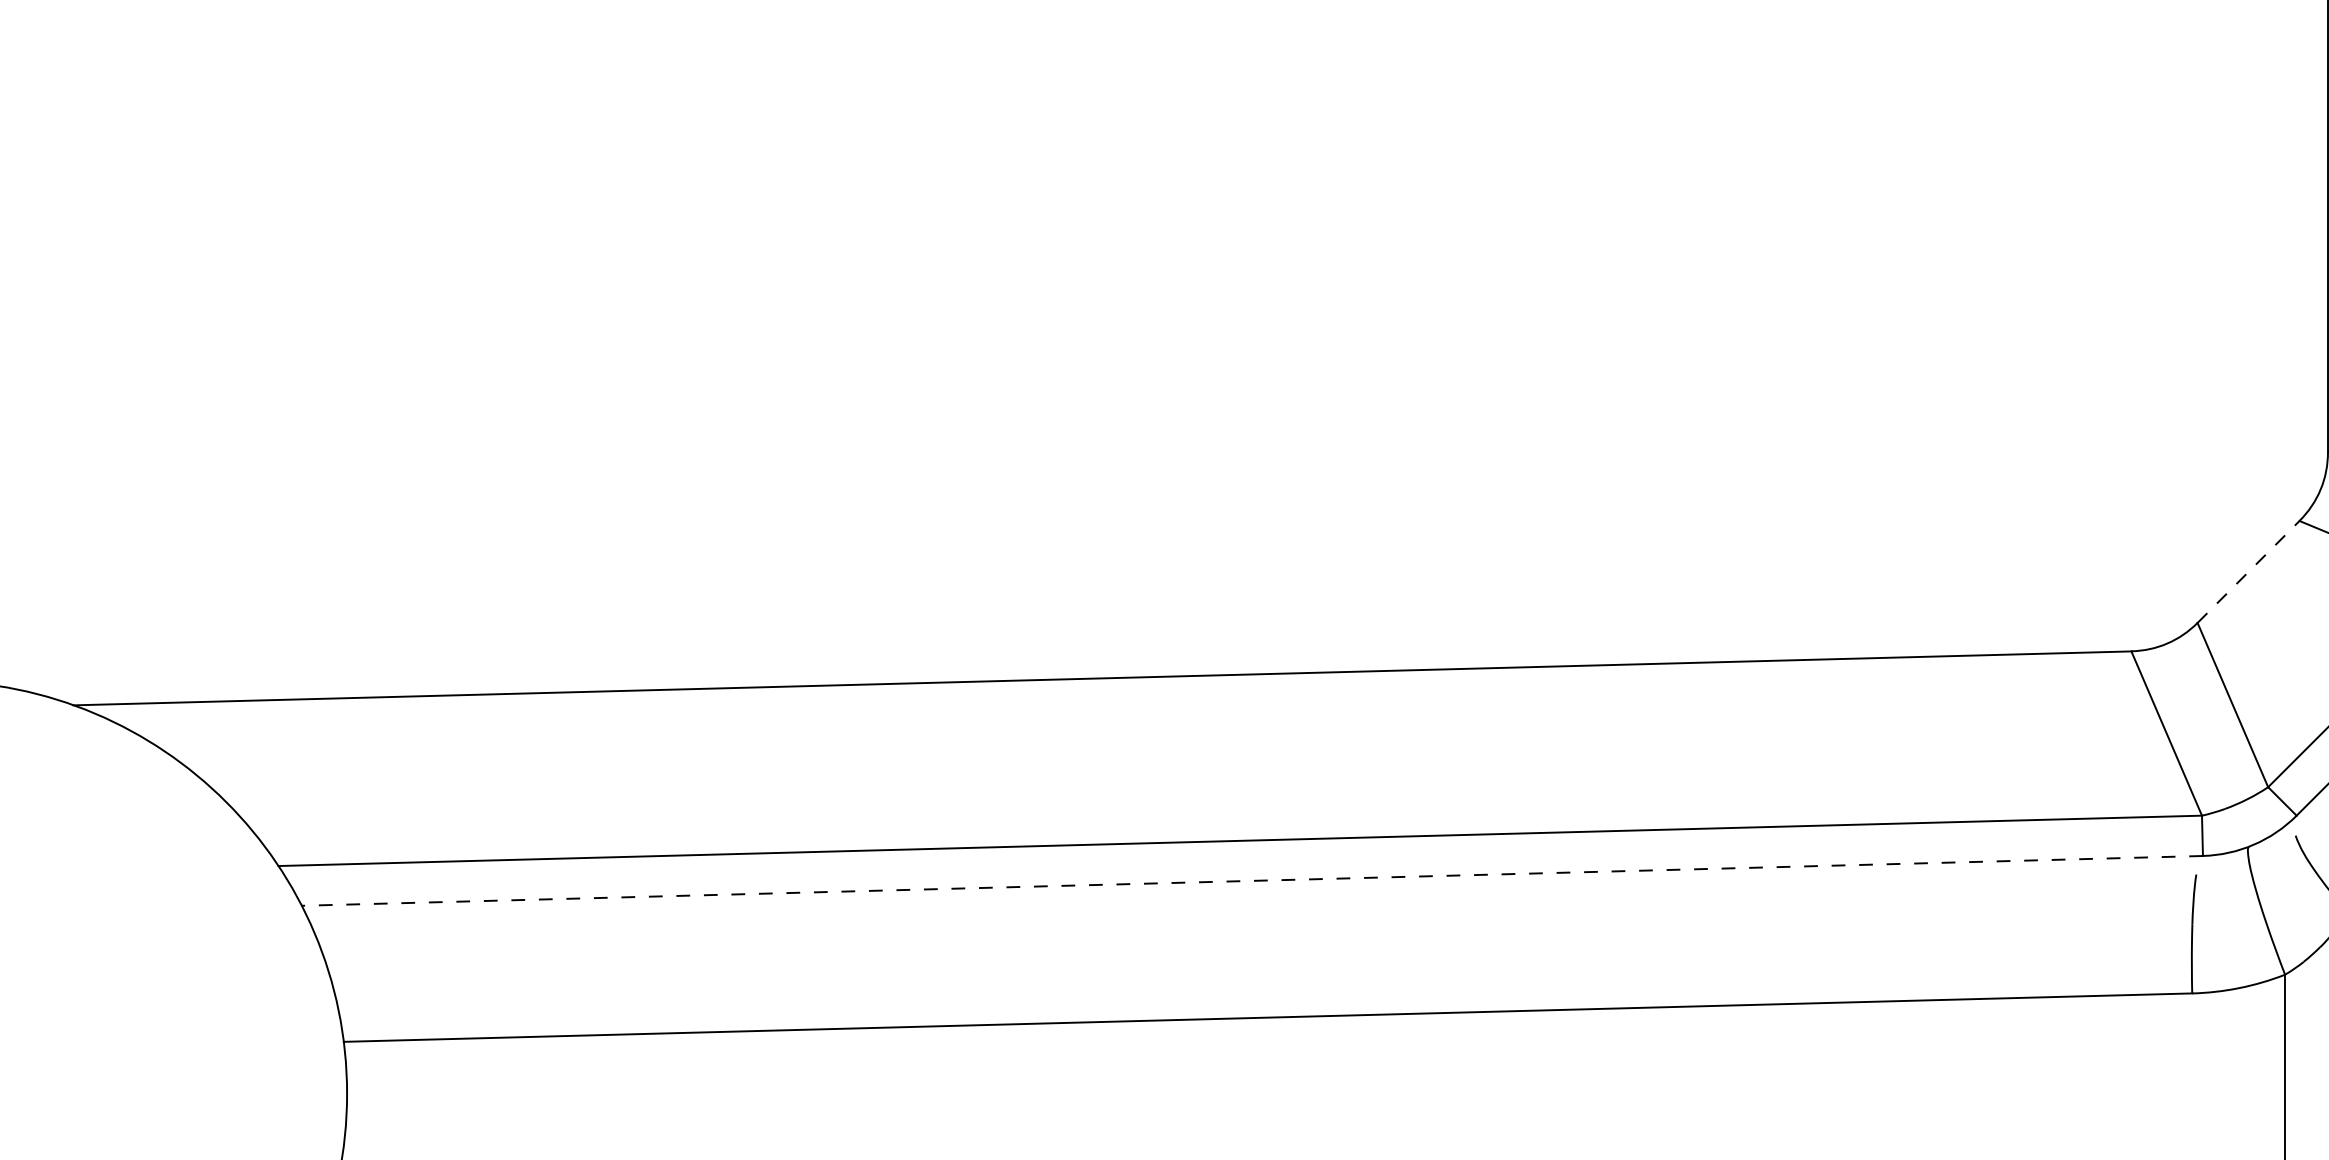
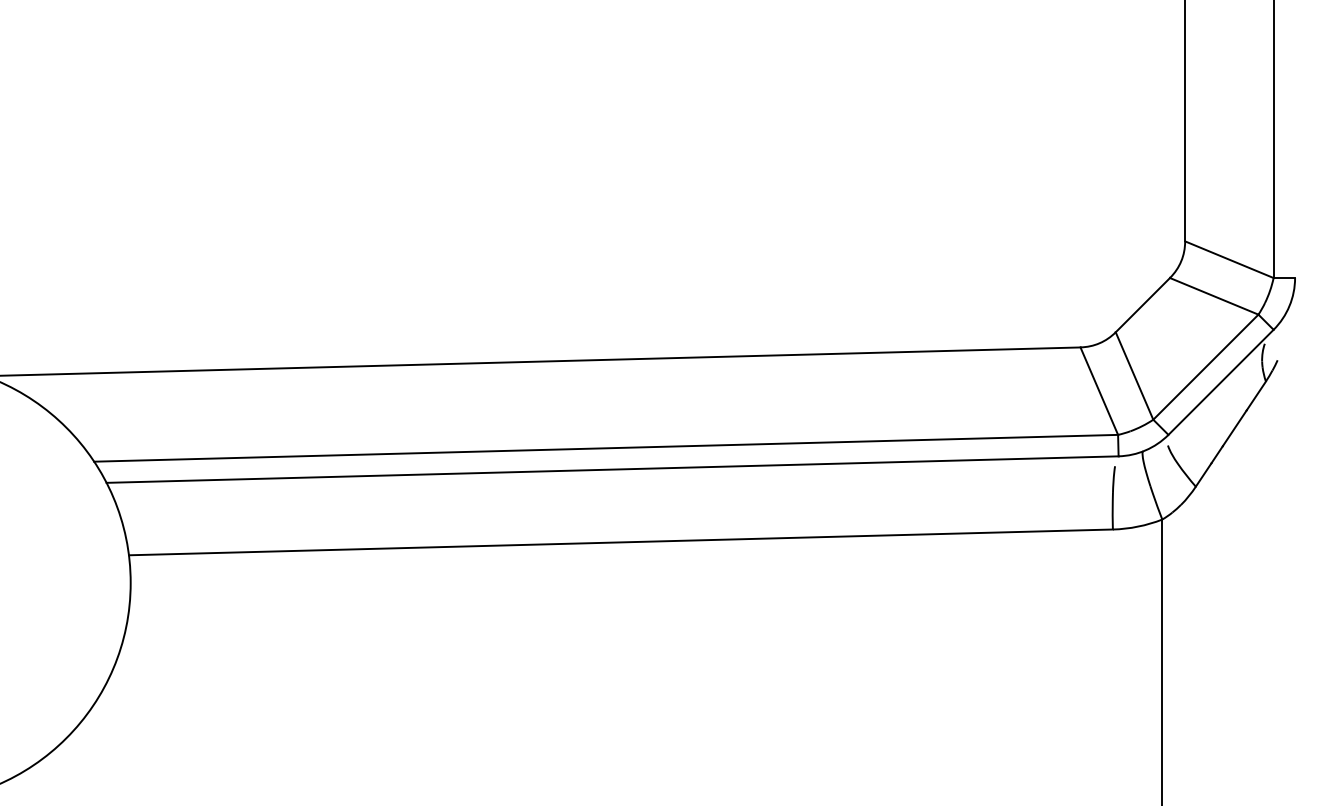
line: (2249, 570) -> (1143, 304), dashed -> solid
line: (1252, 880) -> (612, 469), dashed -> solid

